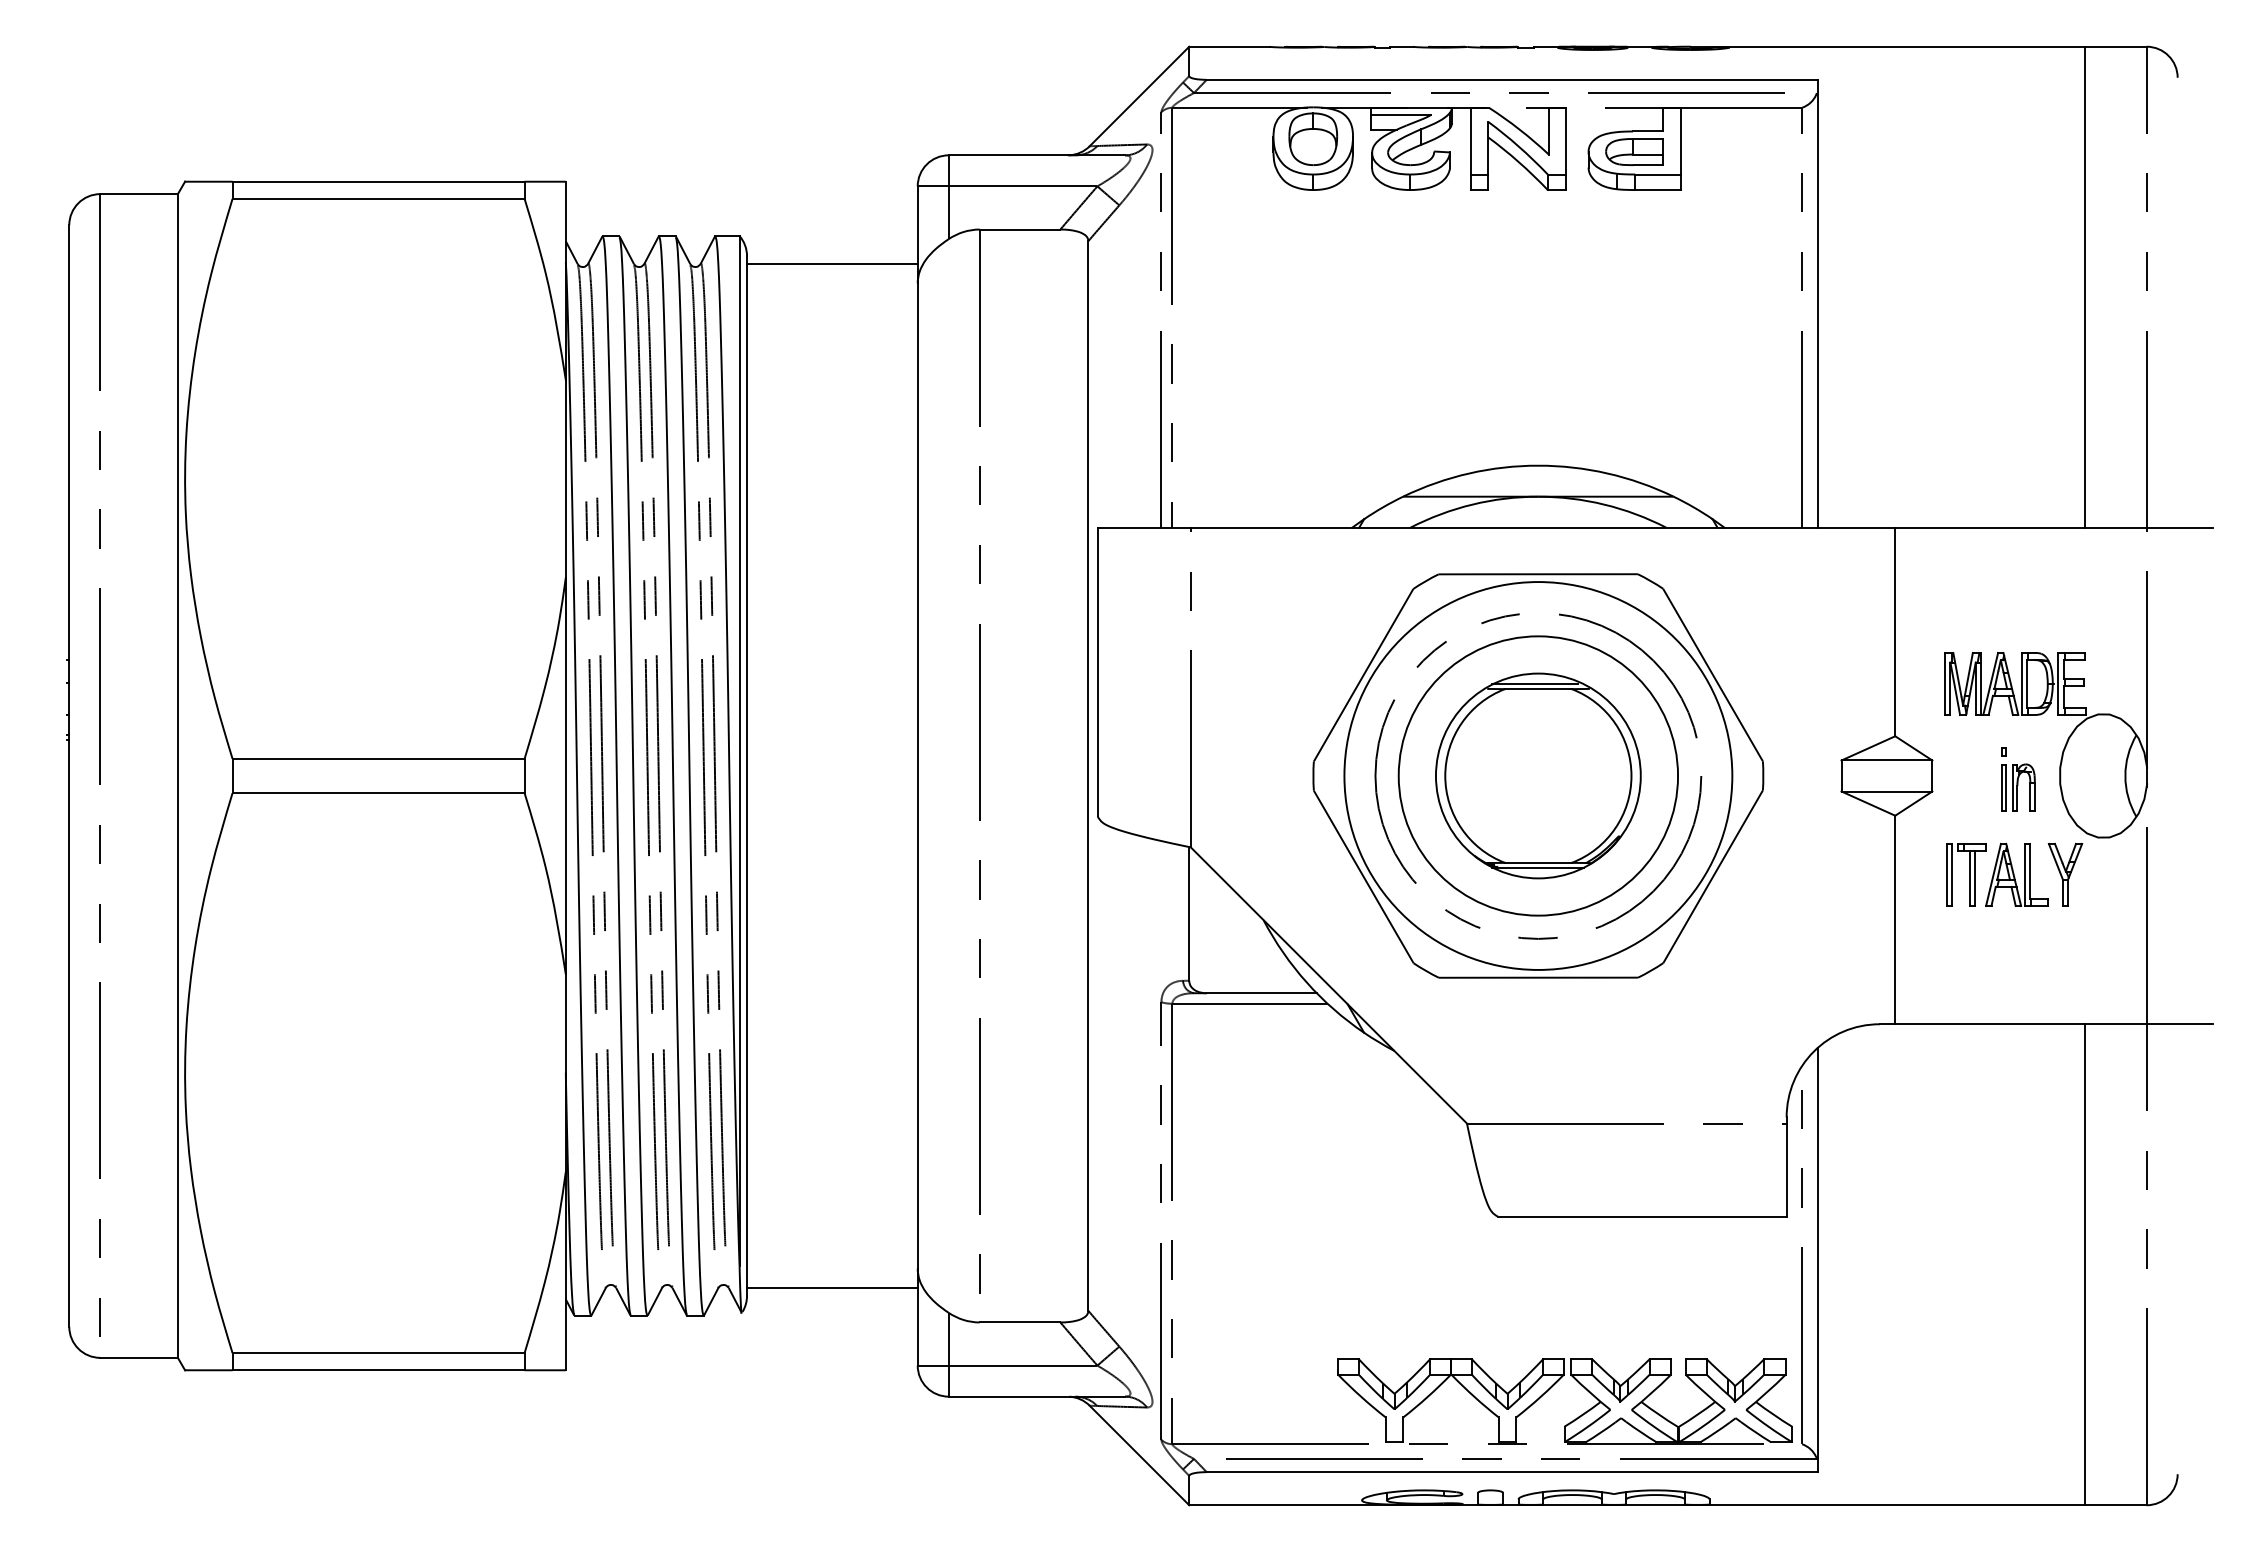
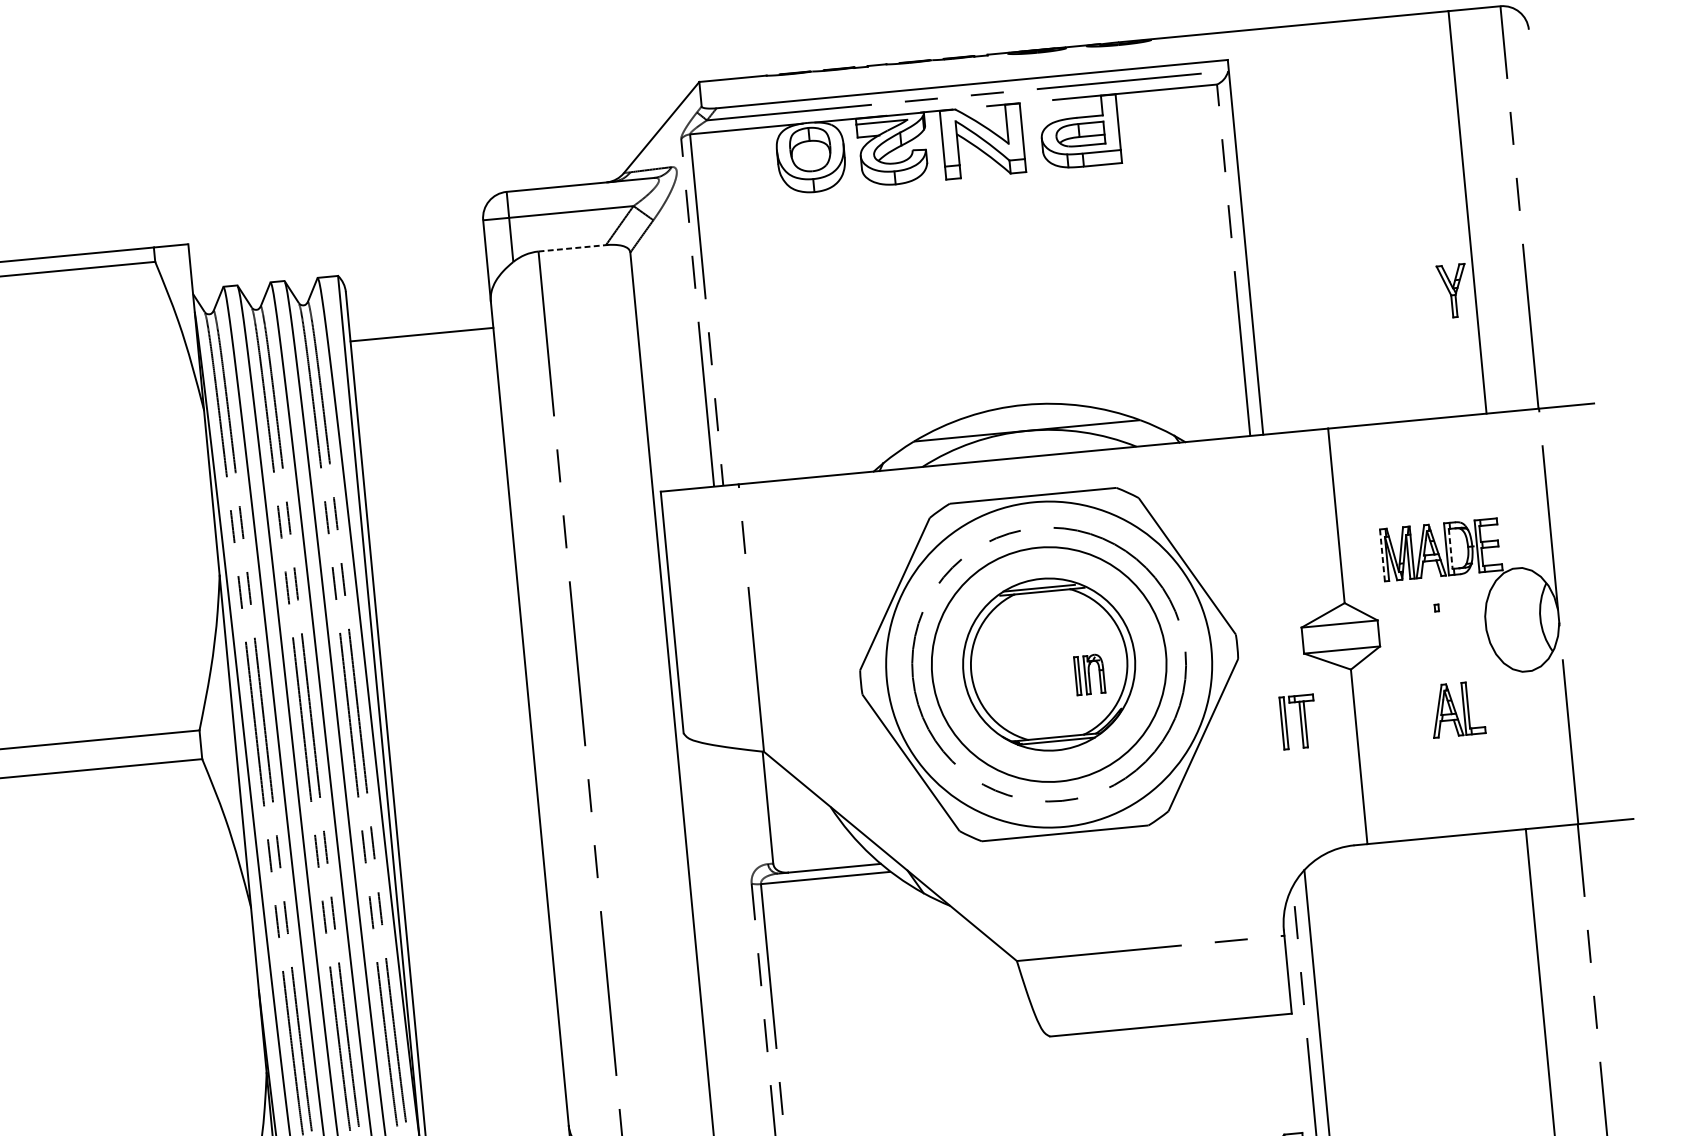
line: (1020, 229) -> (572, 248), solid -> dashed
line: (832, 263) -> (422, 334), moved
line: (1945, 683) -> (1382, 554), solid -> dashed
line: (2026, 683) -> (1450, 548), solid -> dashed
part: (2018, 787) -> (1089, 674), moved
part: (1966, 874) -> (1298, 721), moved
part: (2065, 874) -> (1452, 290), moved

